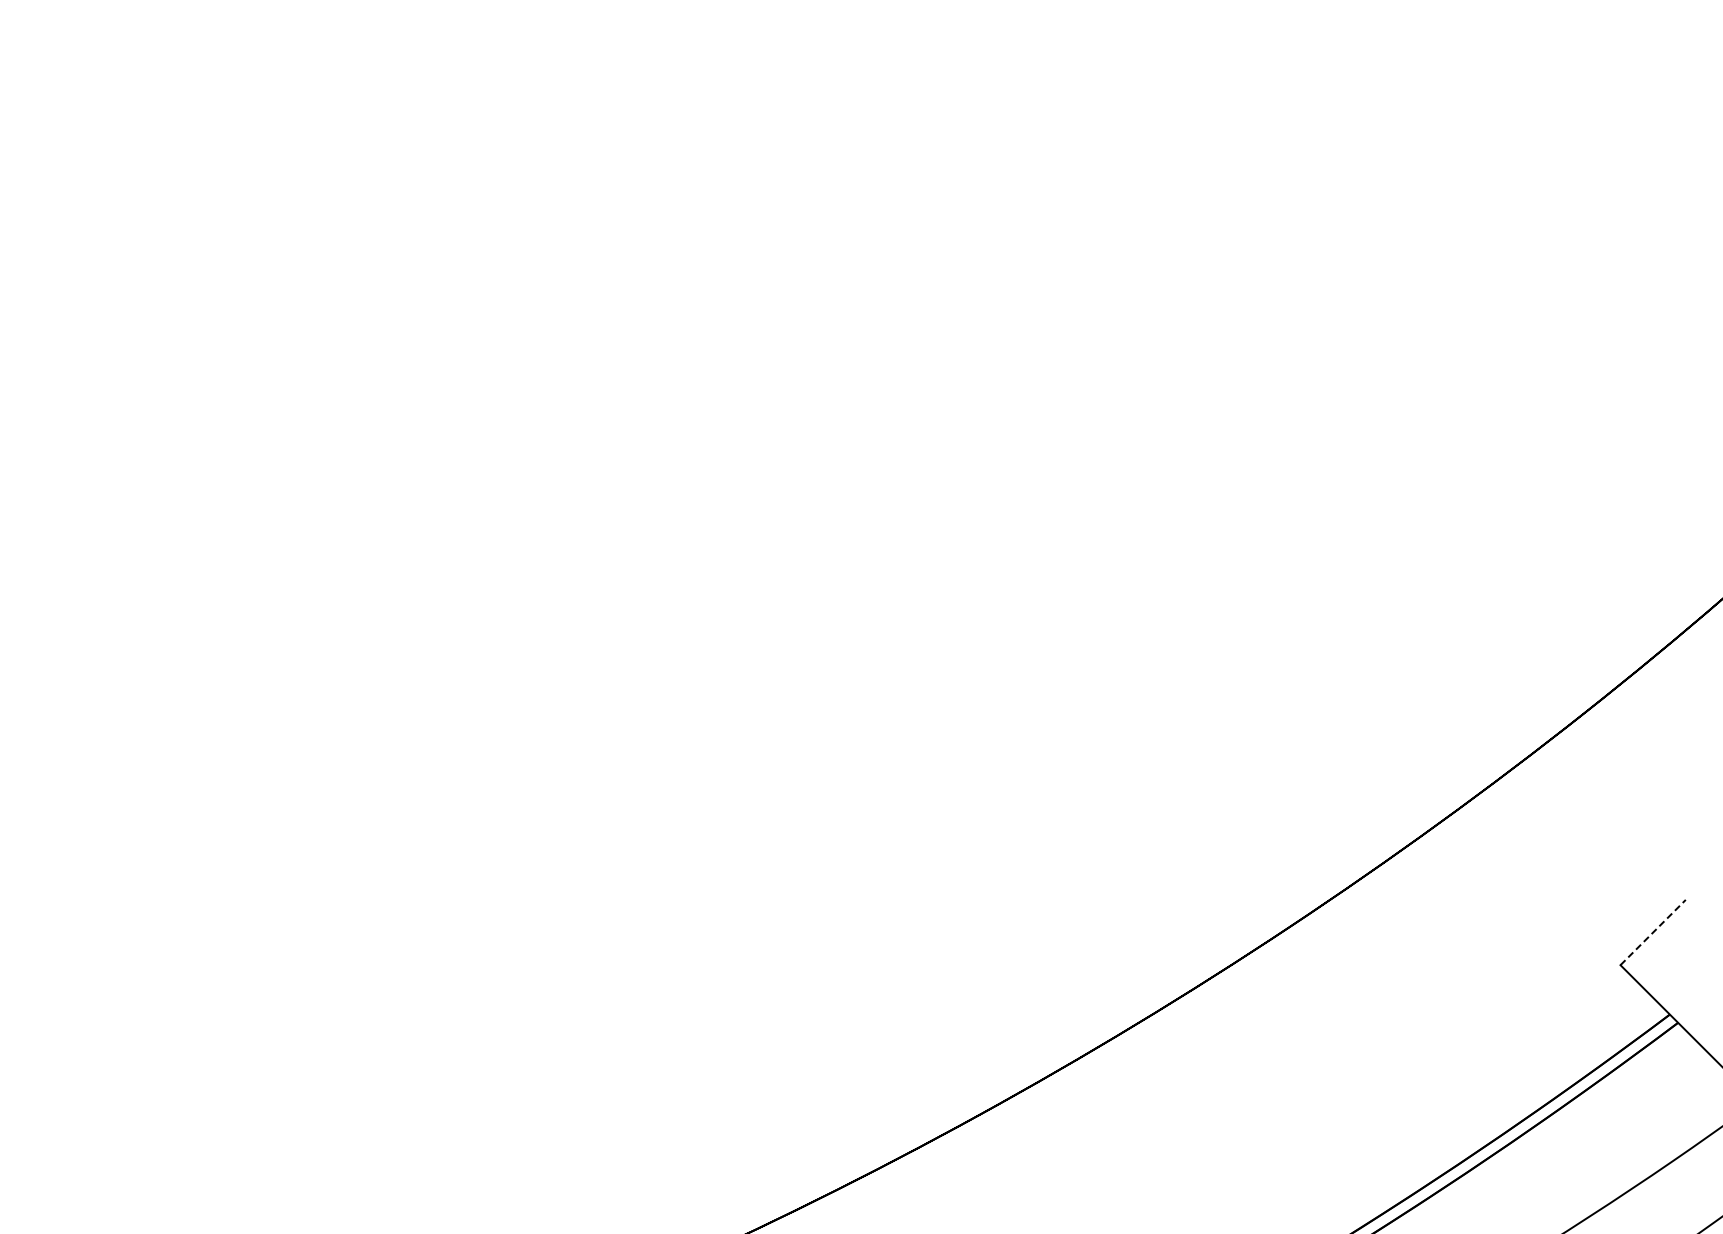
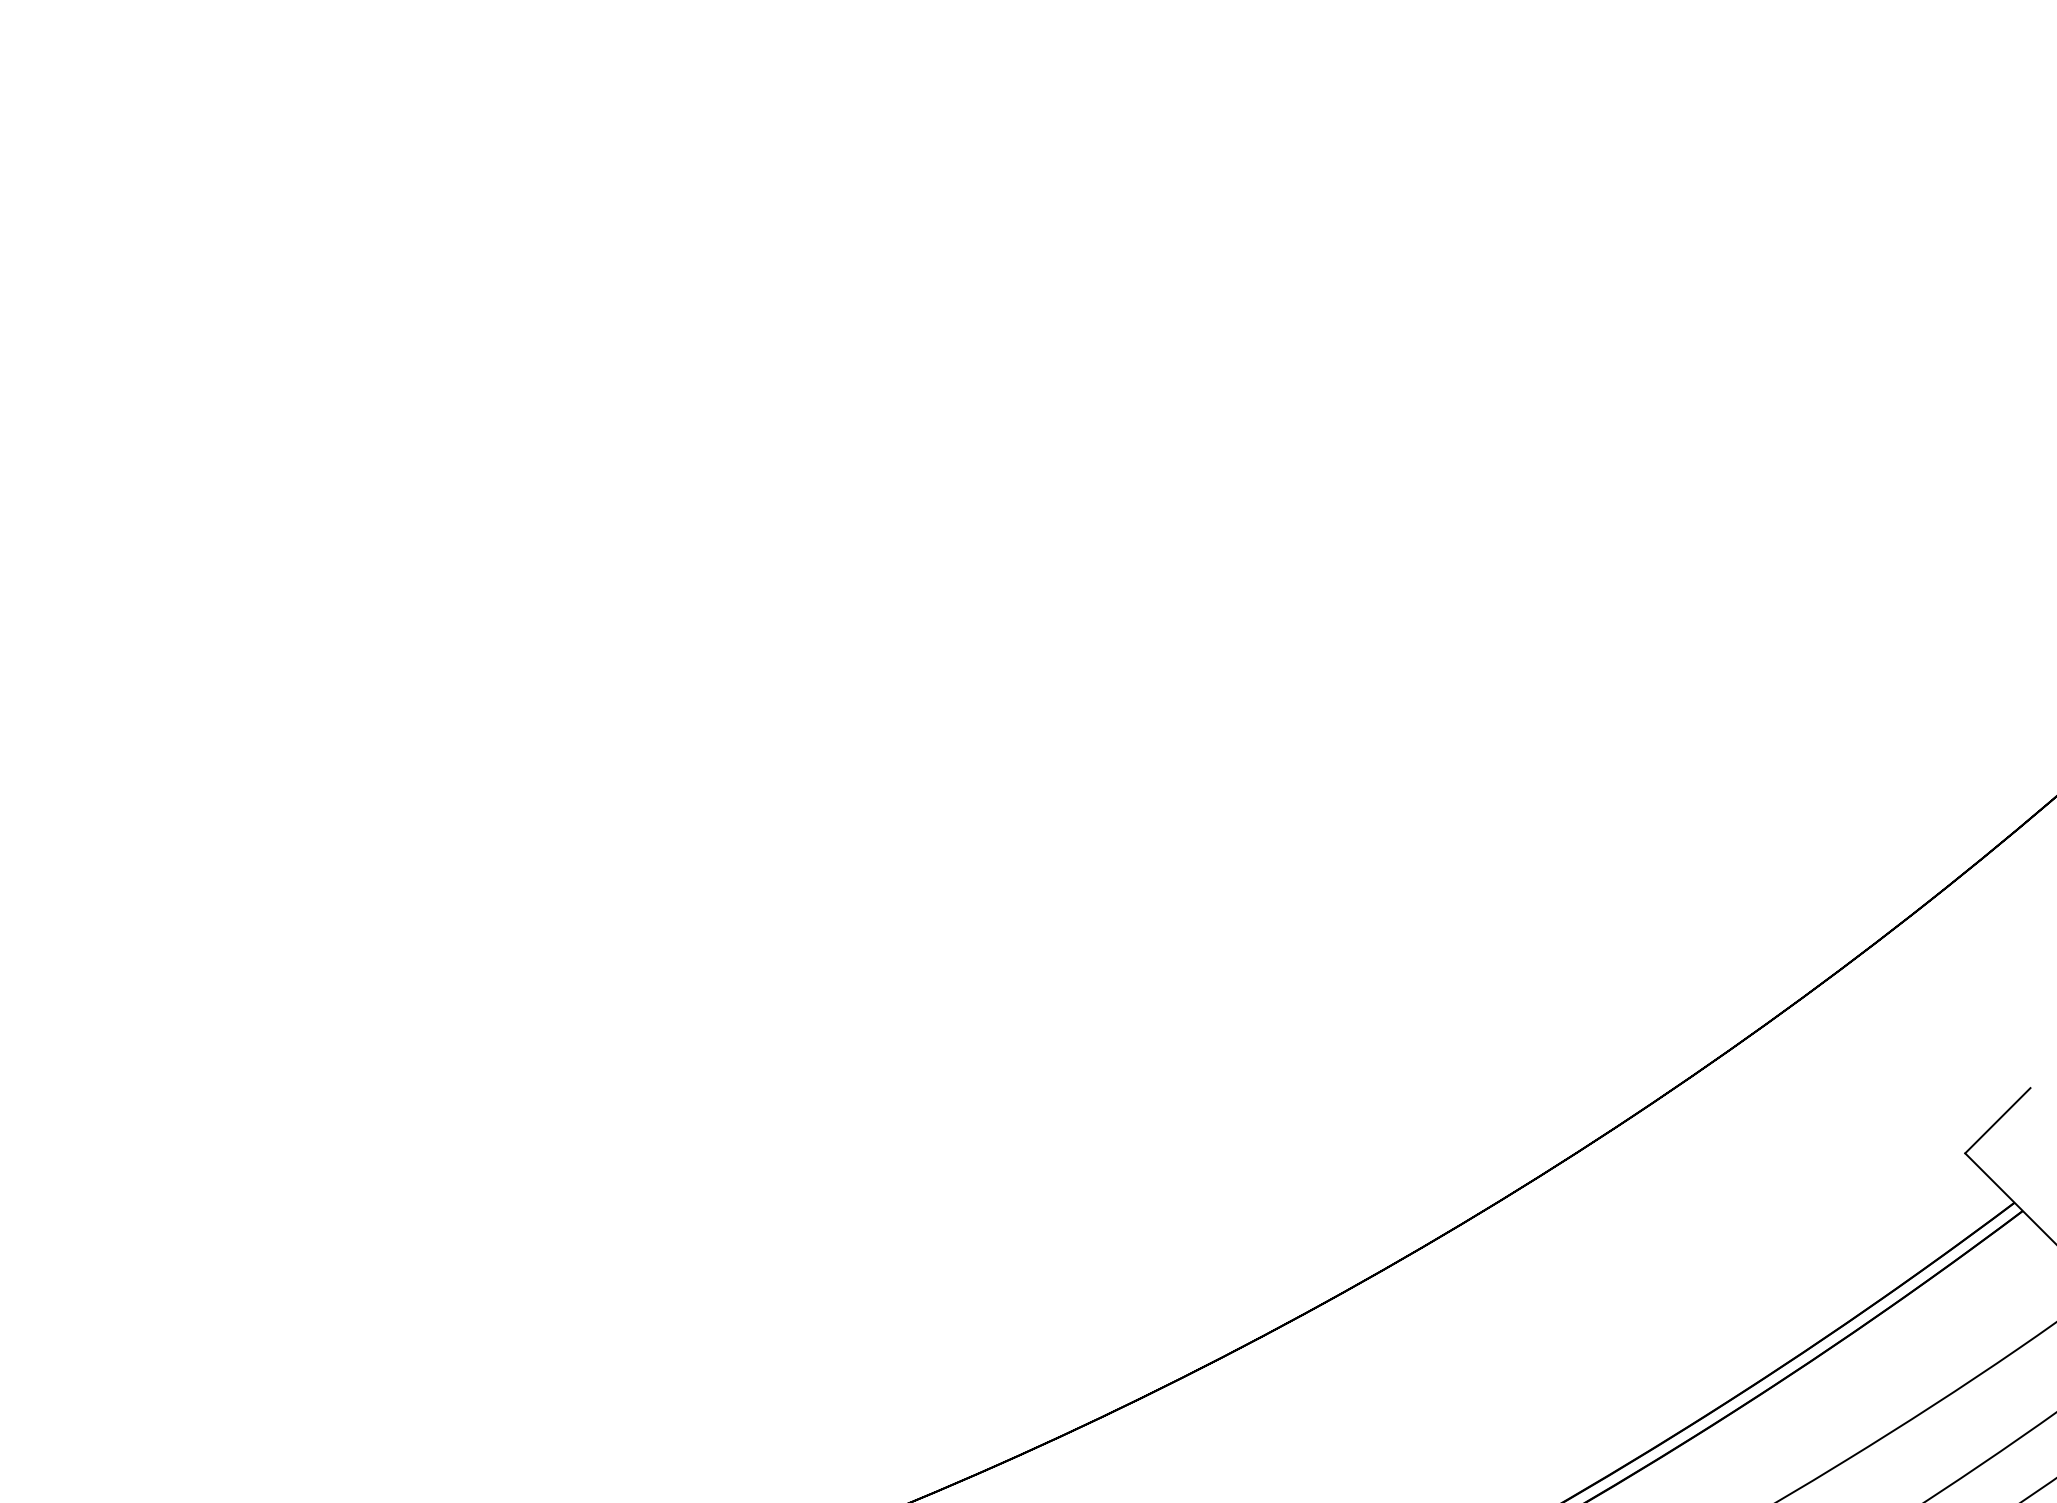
line: (1653, 932) -> (1998, 1120), dashed -> solid

